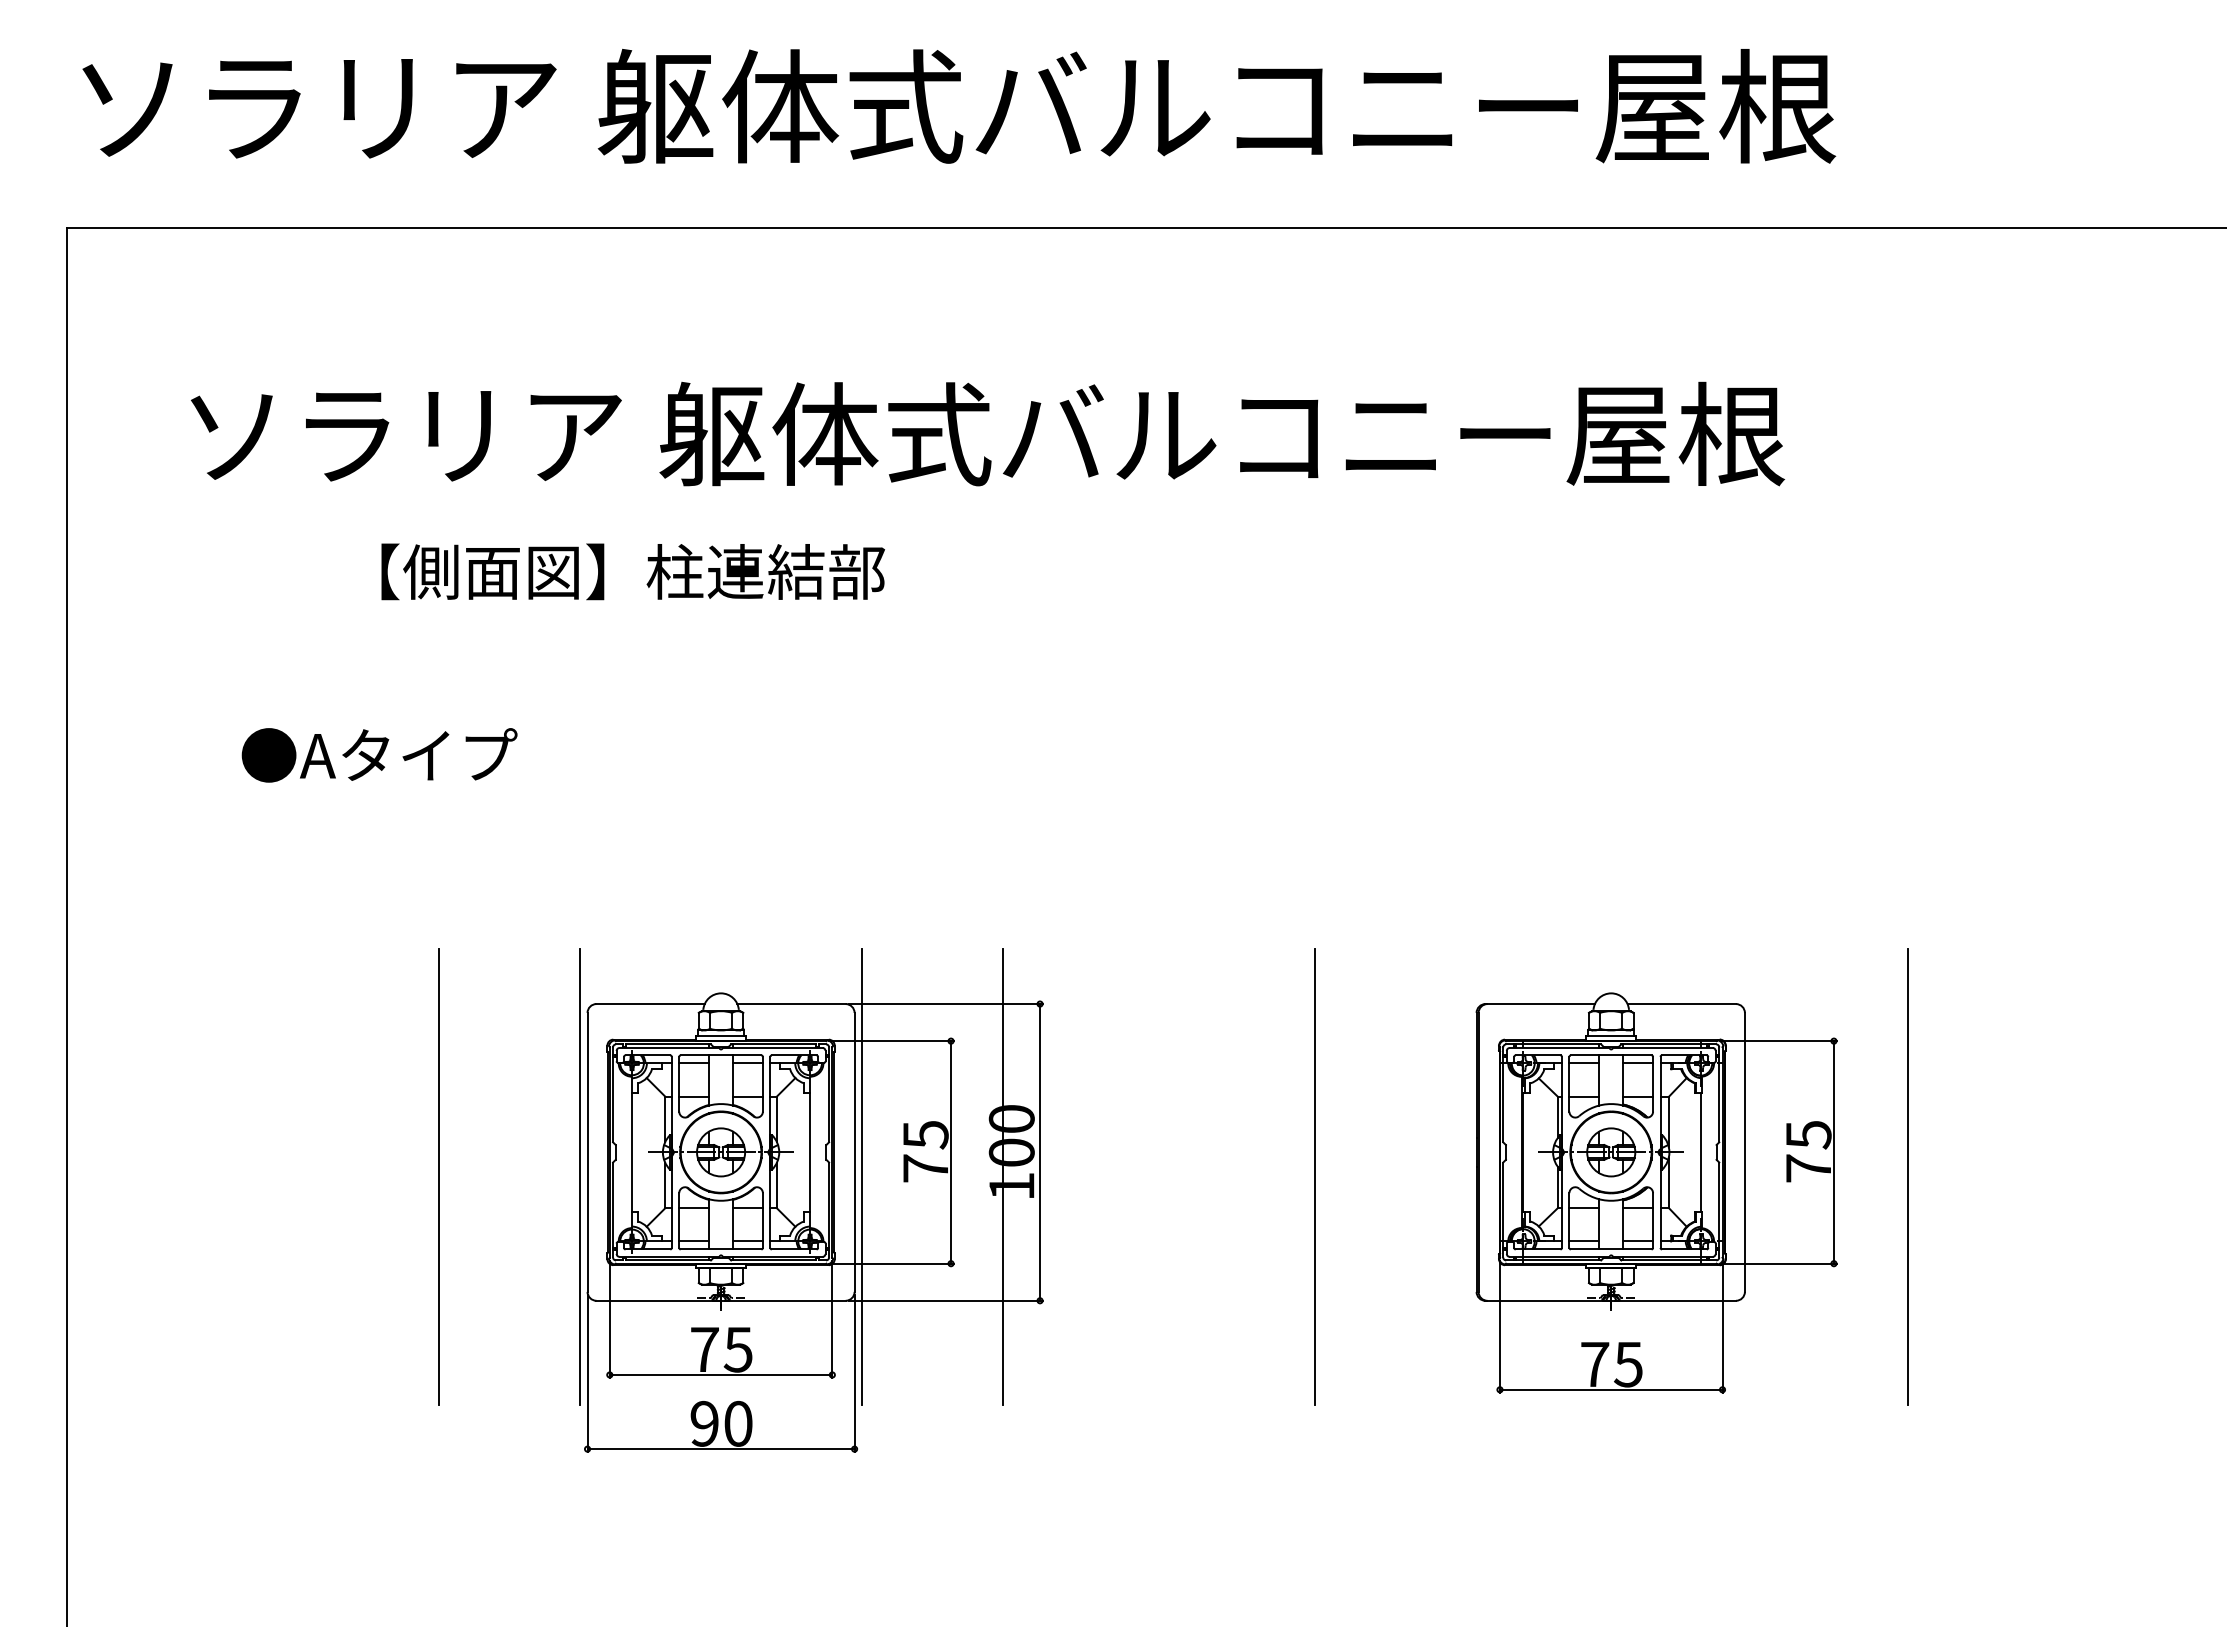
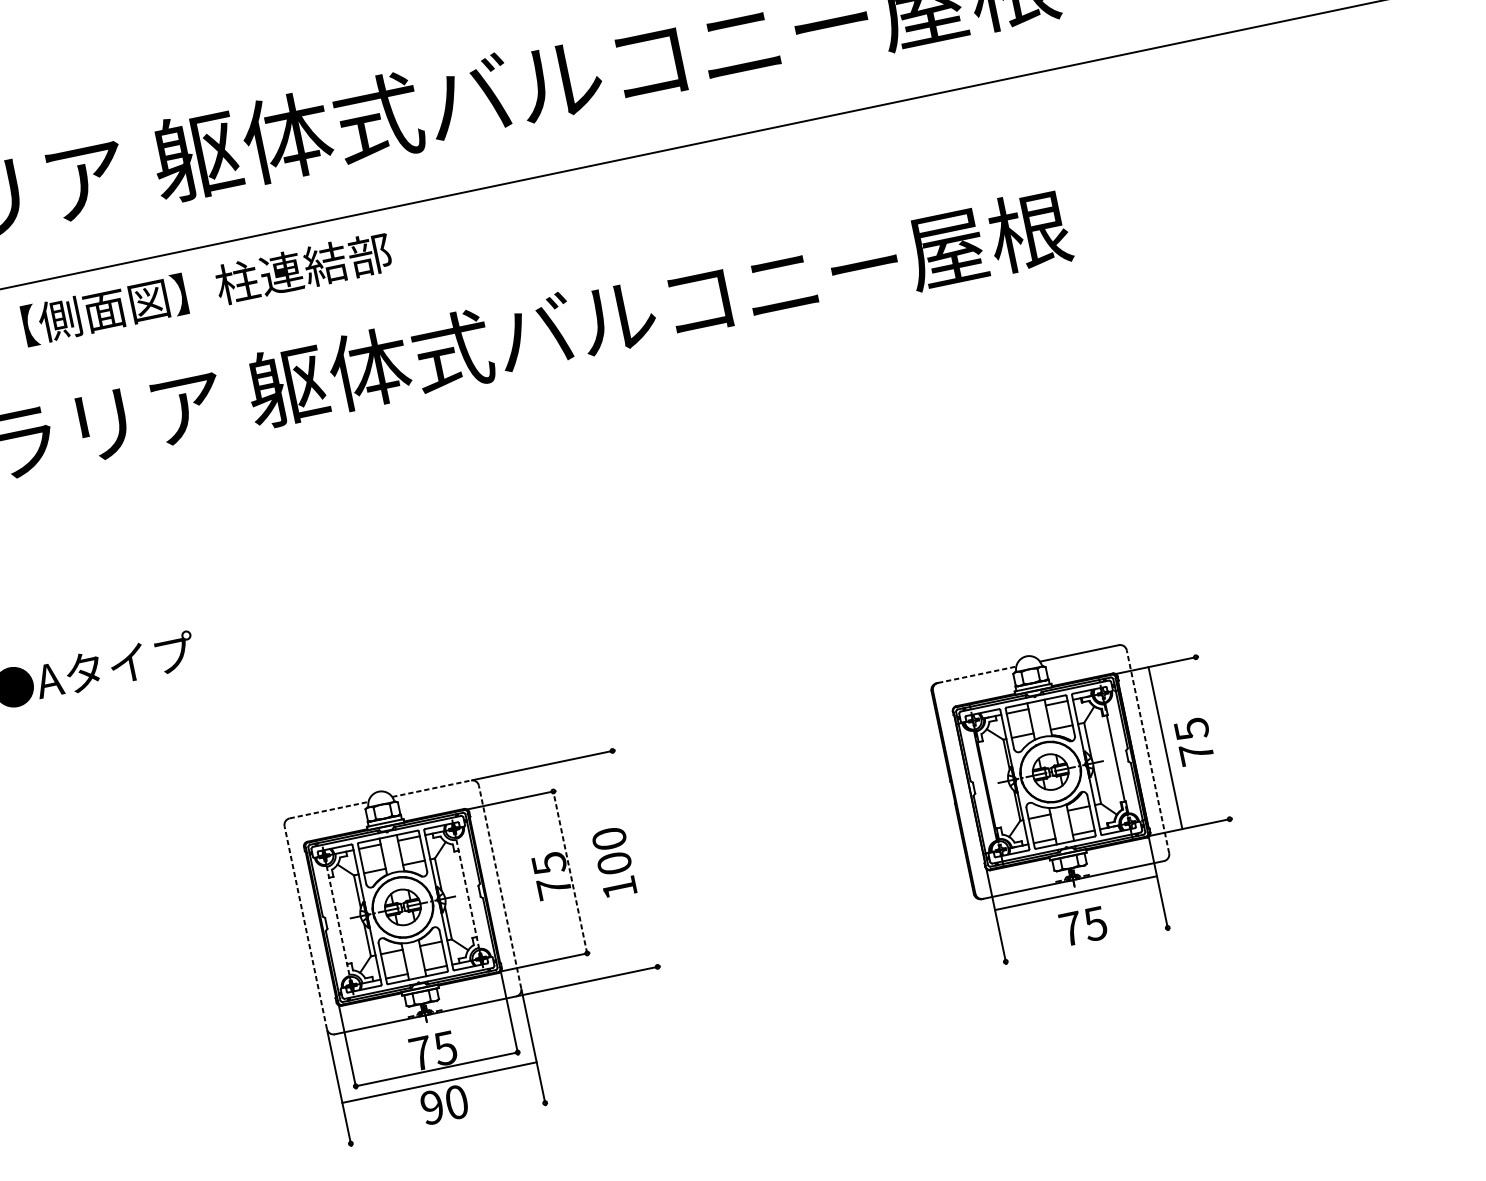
text: (632, 571) -> (206, 288), moved
line: (651, 1004) -> (329, 810), solid -> dashed
line: (792, 1004) -> (432, 788), solid -> dashed
line: (1541, 1004) -> (977, 675), solid -> dashed
line: (587, 1151) -> (305, 927), solid -> dashed
line: (854, 1151) -> (499, 886), solid -> dashed
line: (951, 1151) -> (570, 871), solid -> dashed
line: (1744, 1151) -> (1147, 751), solid -> dashed
line: (632, 1152) -> (338, 920), solid -> dashed
line: (810, 1152) -> (468, 893), solid -> dashed
line: (1040, 1152) -> (635, 858), removed
line: (1833, 1152) -> (1165, 748), moved
line: (438, 1176) -> (200, 967), removed
line: (580, 1176) -> (304, 946), removed
line: (862, 1176) -> (509, 903), removed
line: (1002, 1176) -> (611, 882), removed
line: (1314, 1176) -> (838, 834), removed
line: (1907, 1176) -> (1269, 744), removed
line: (1610, 1389) -> (1075, 893), moved
line: (720, 1449) -> (439, 1082), moved

